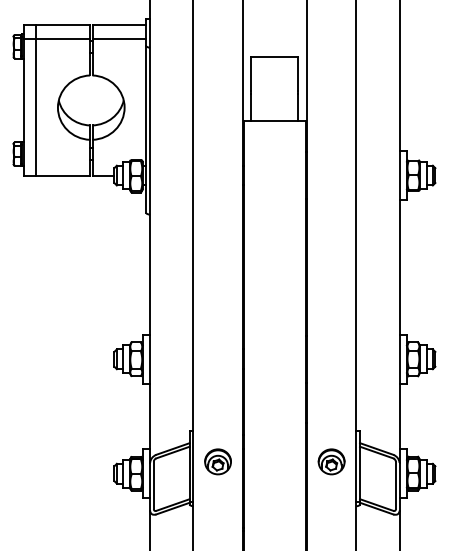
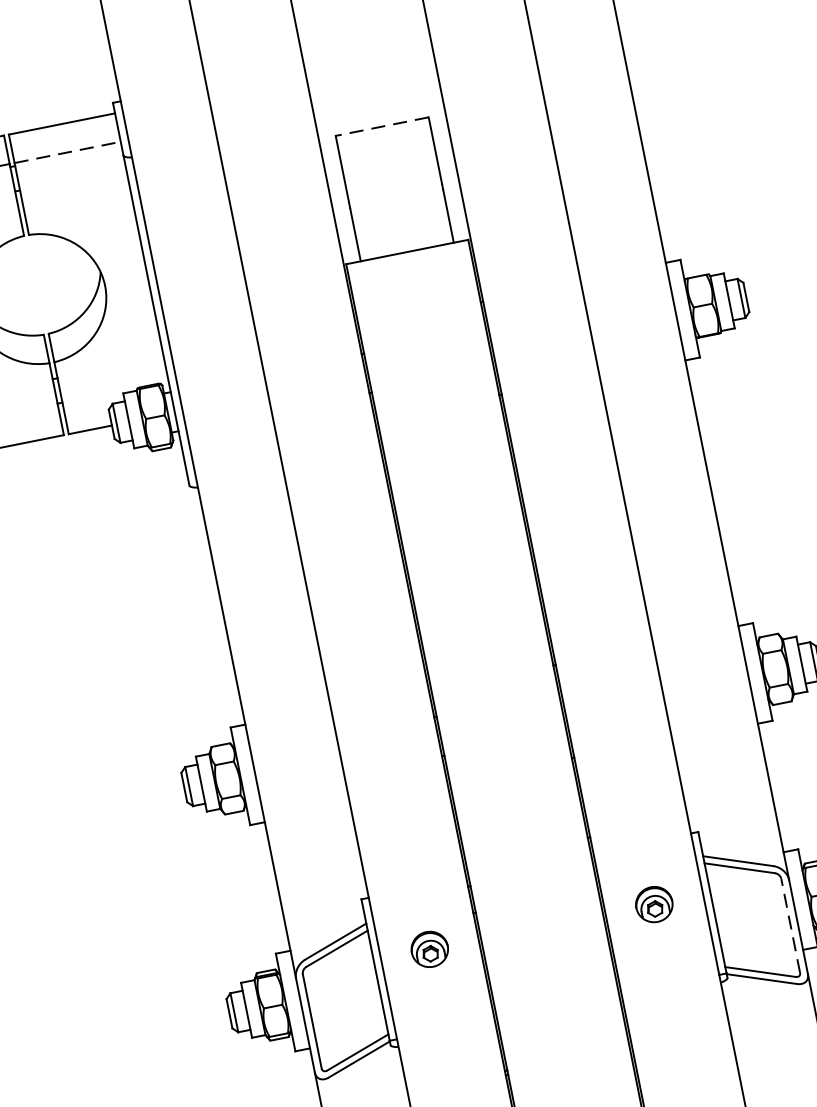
line: (119, 39) -> (68, 153), solid -> dashed
line: (274, 57) -> (381, 127), solid -> dashed
part: (217, 461) -> (428, 948), size x0.7
part: (331, 461) -> (653, 903), size x0.7
line: (395, 485) -> (789, 925), solid -> dashed

